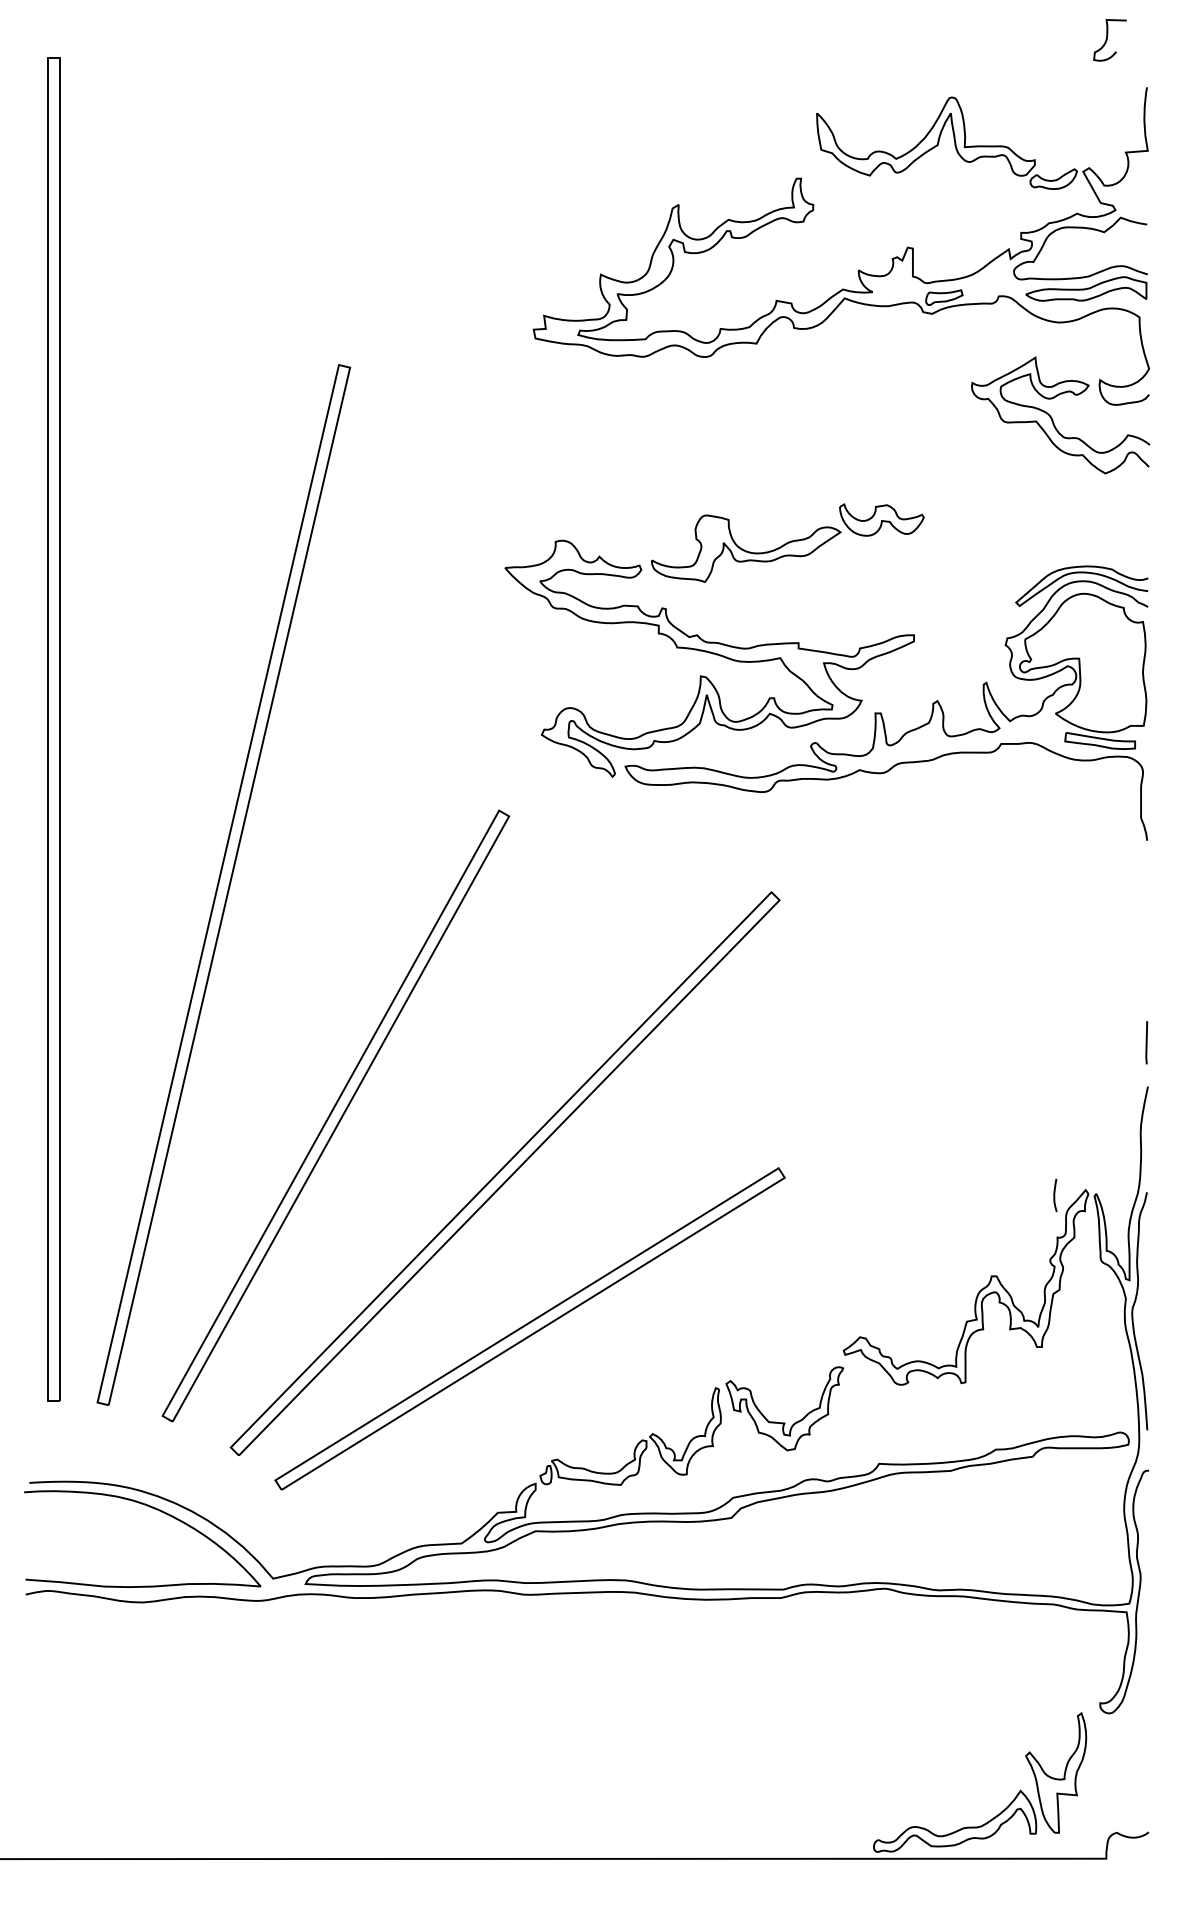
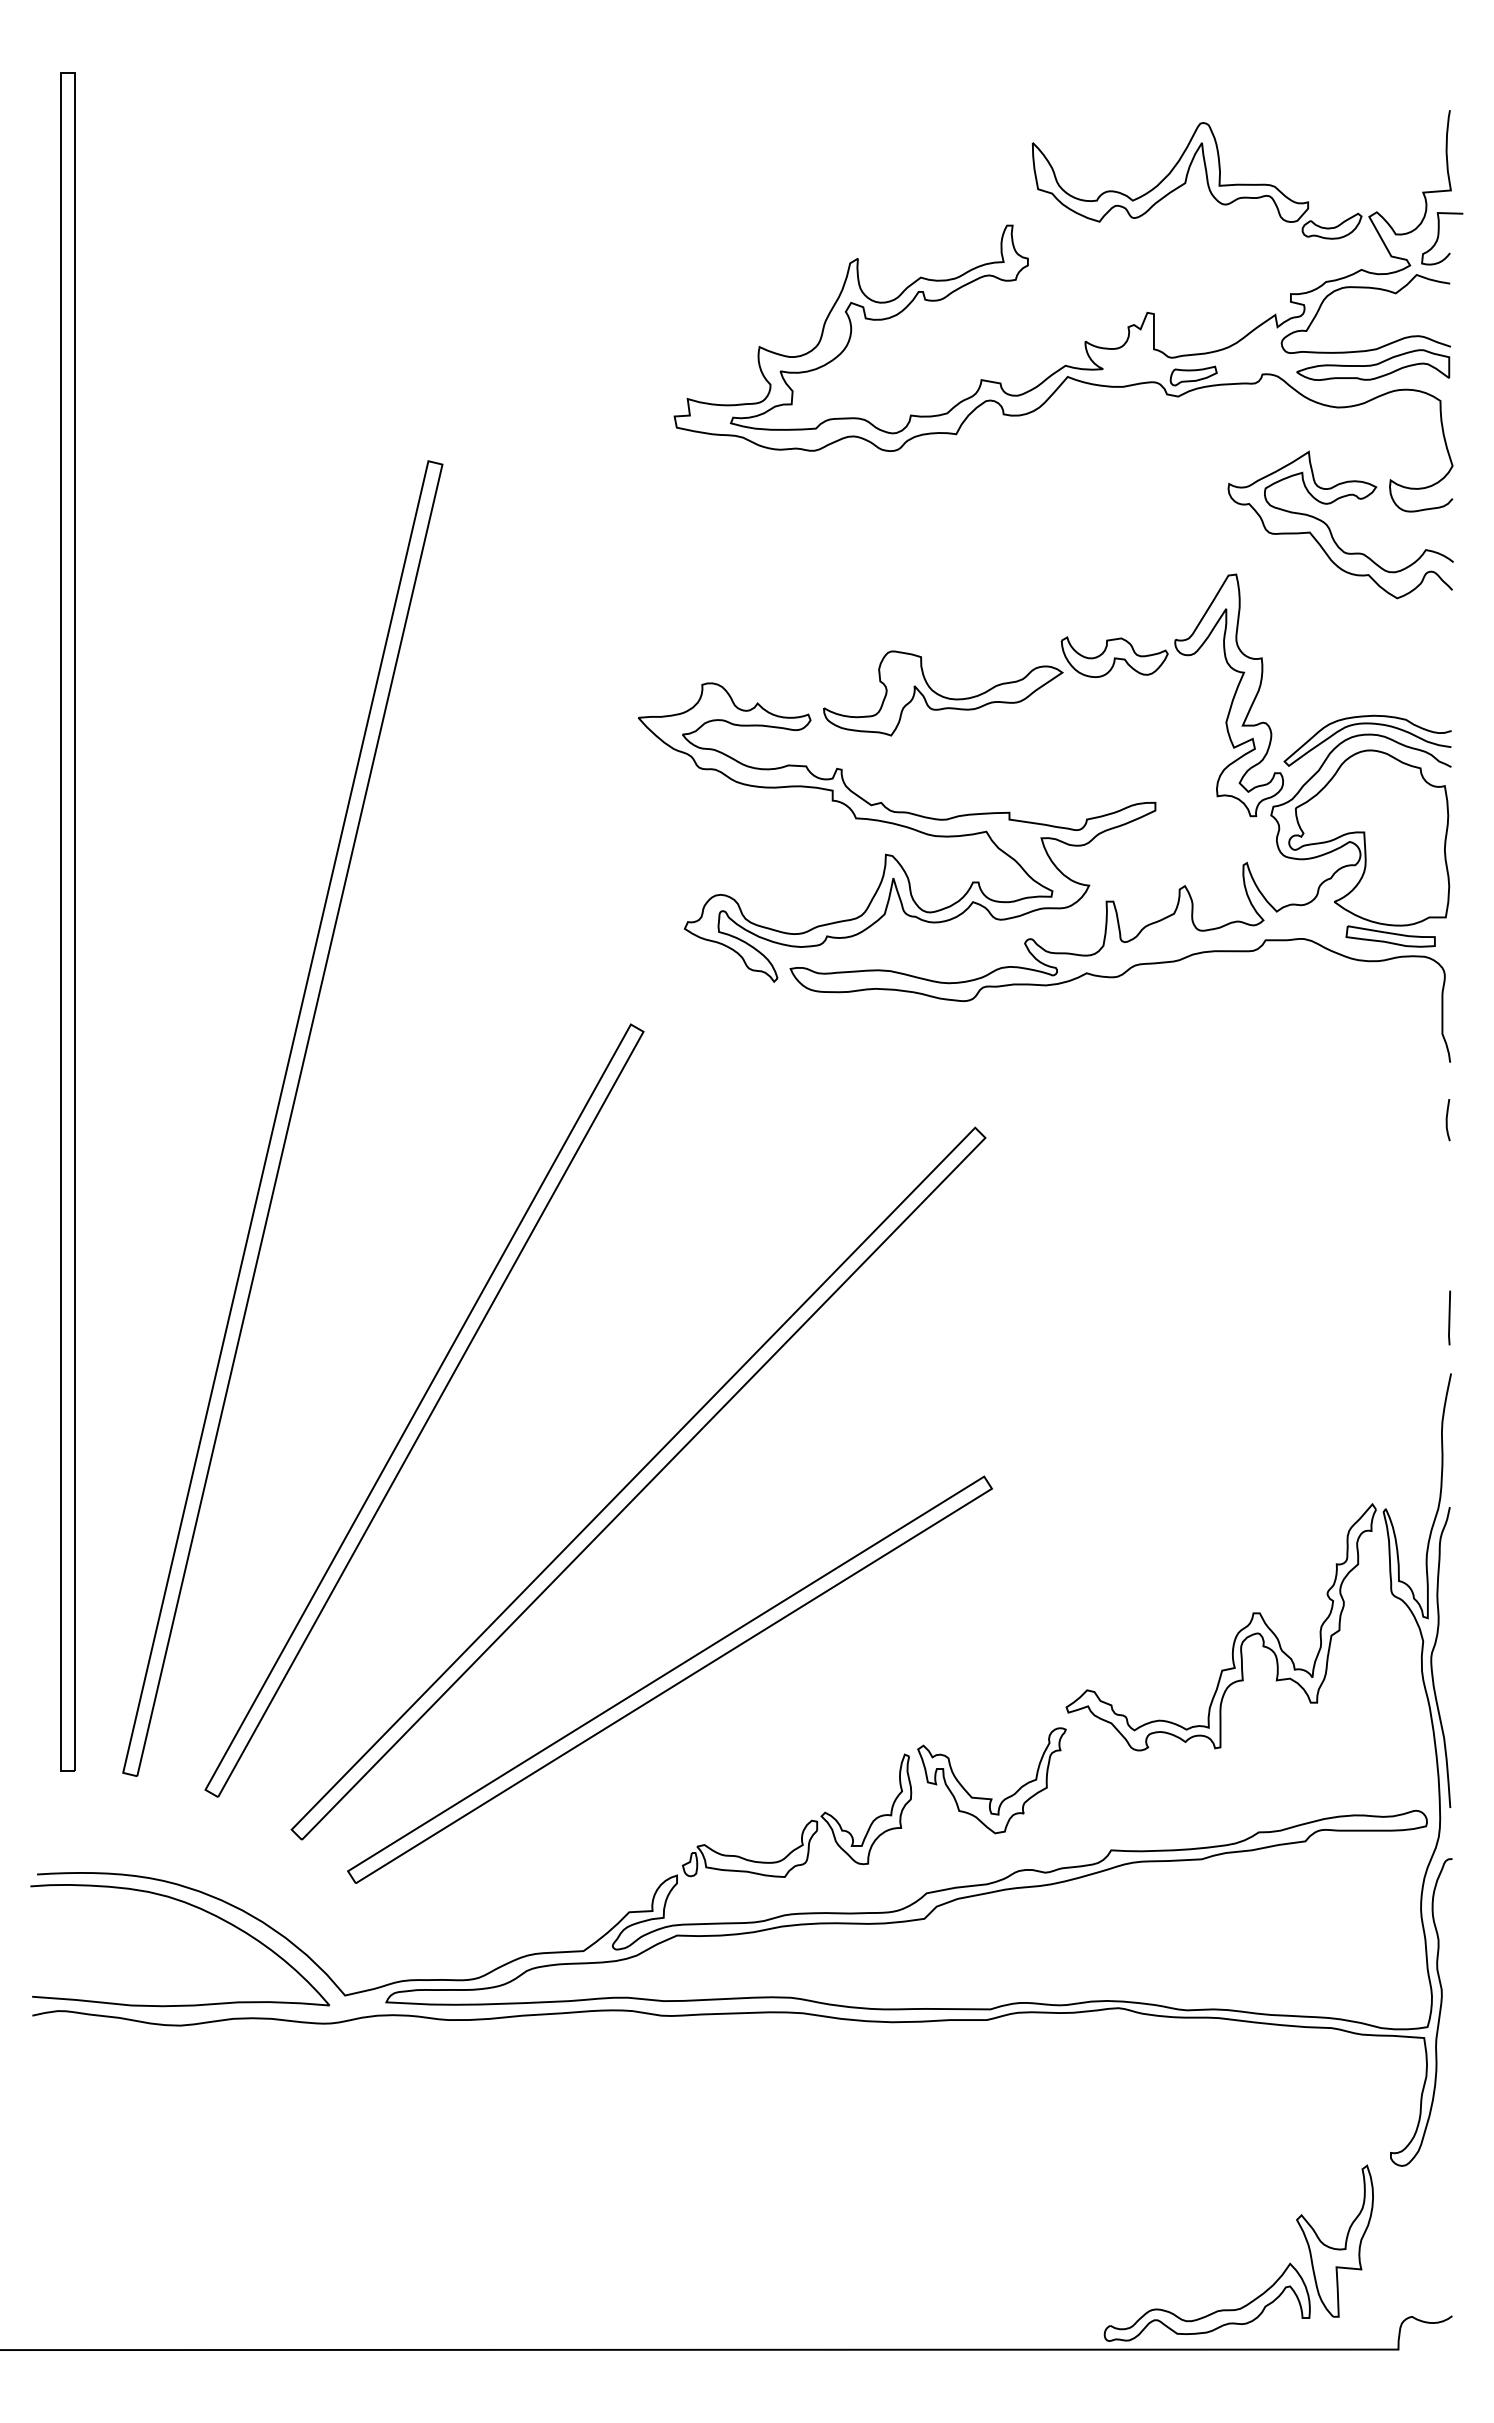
curve: (1107, 40) -> (1438, 238), moved
part: (971, 550) -> (1228, 695), added
curve: (1054, 1195) -> (1447, 1120), moved

